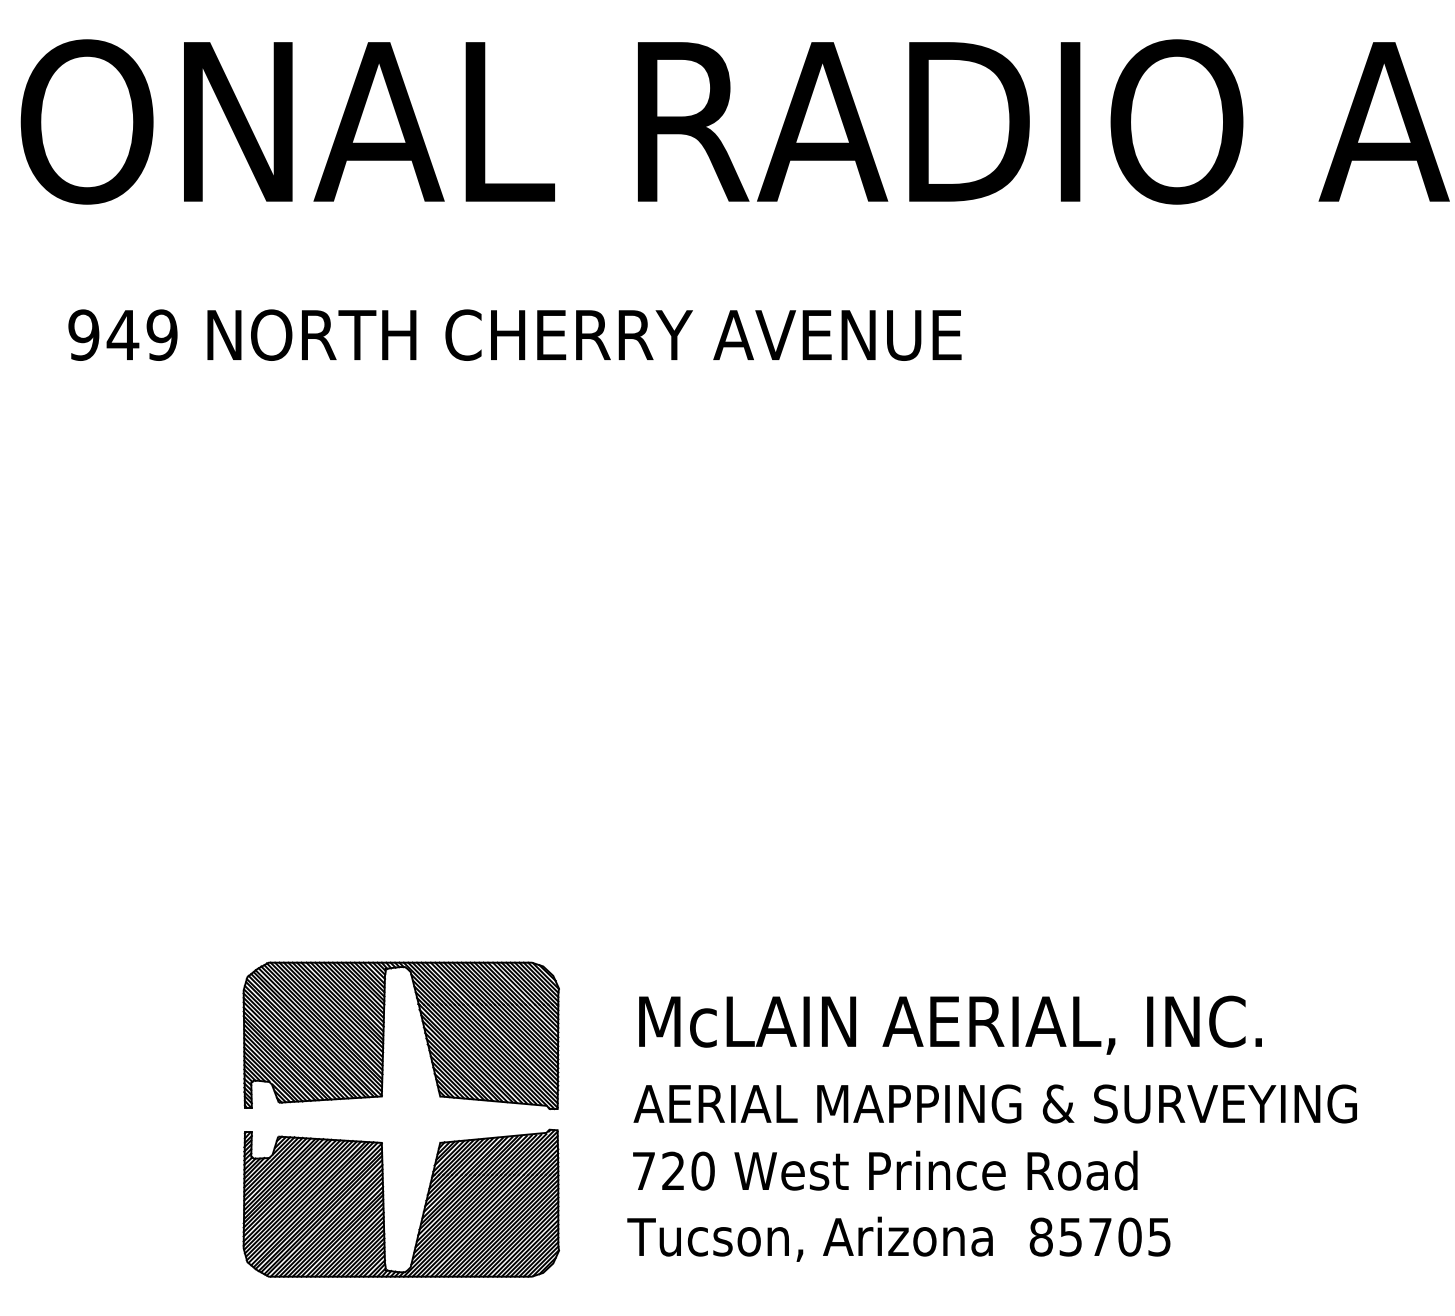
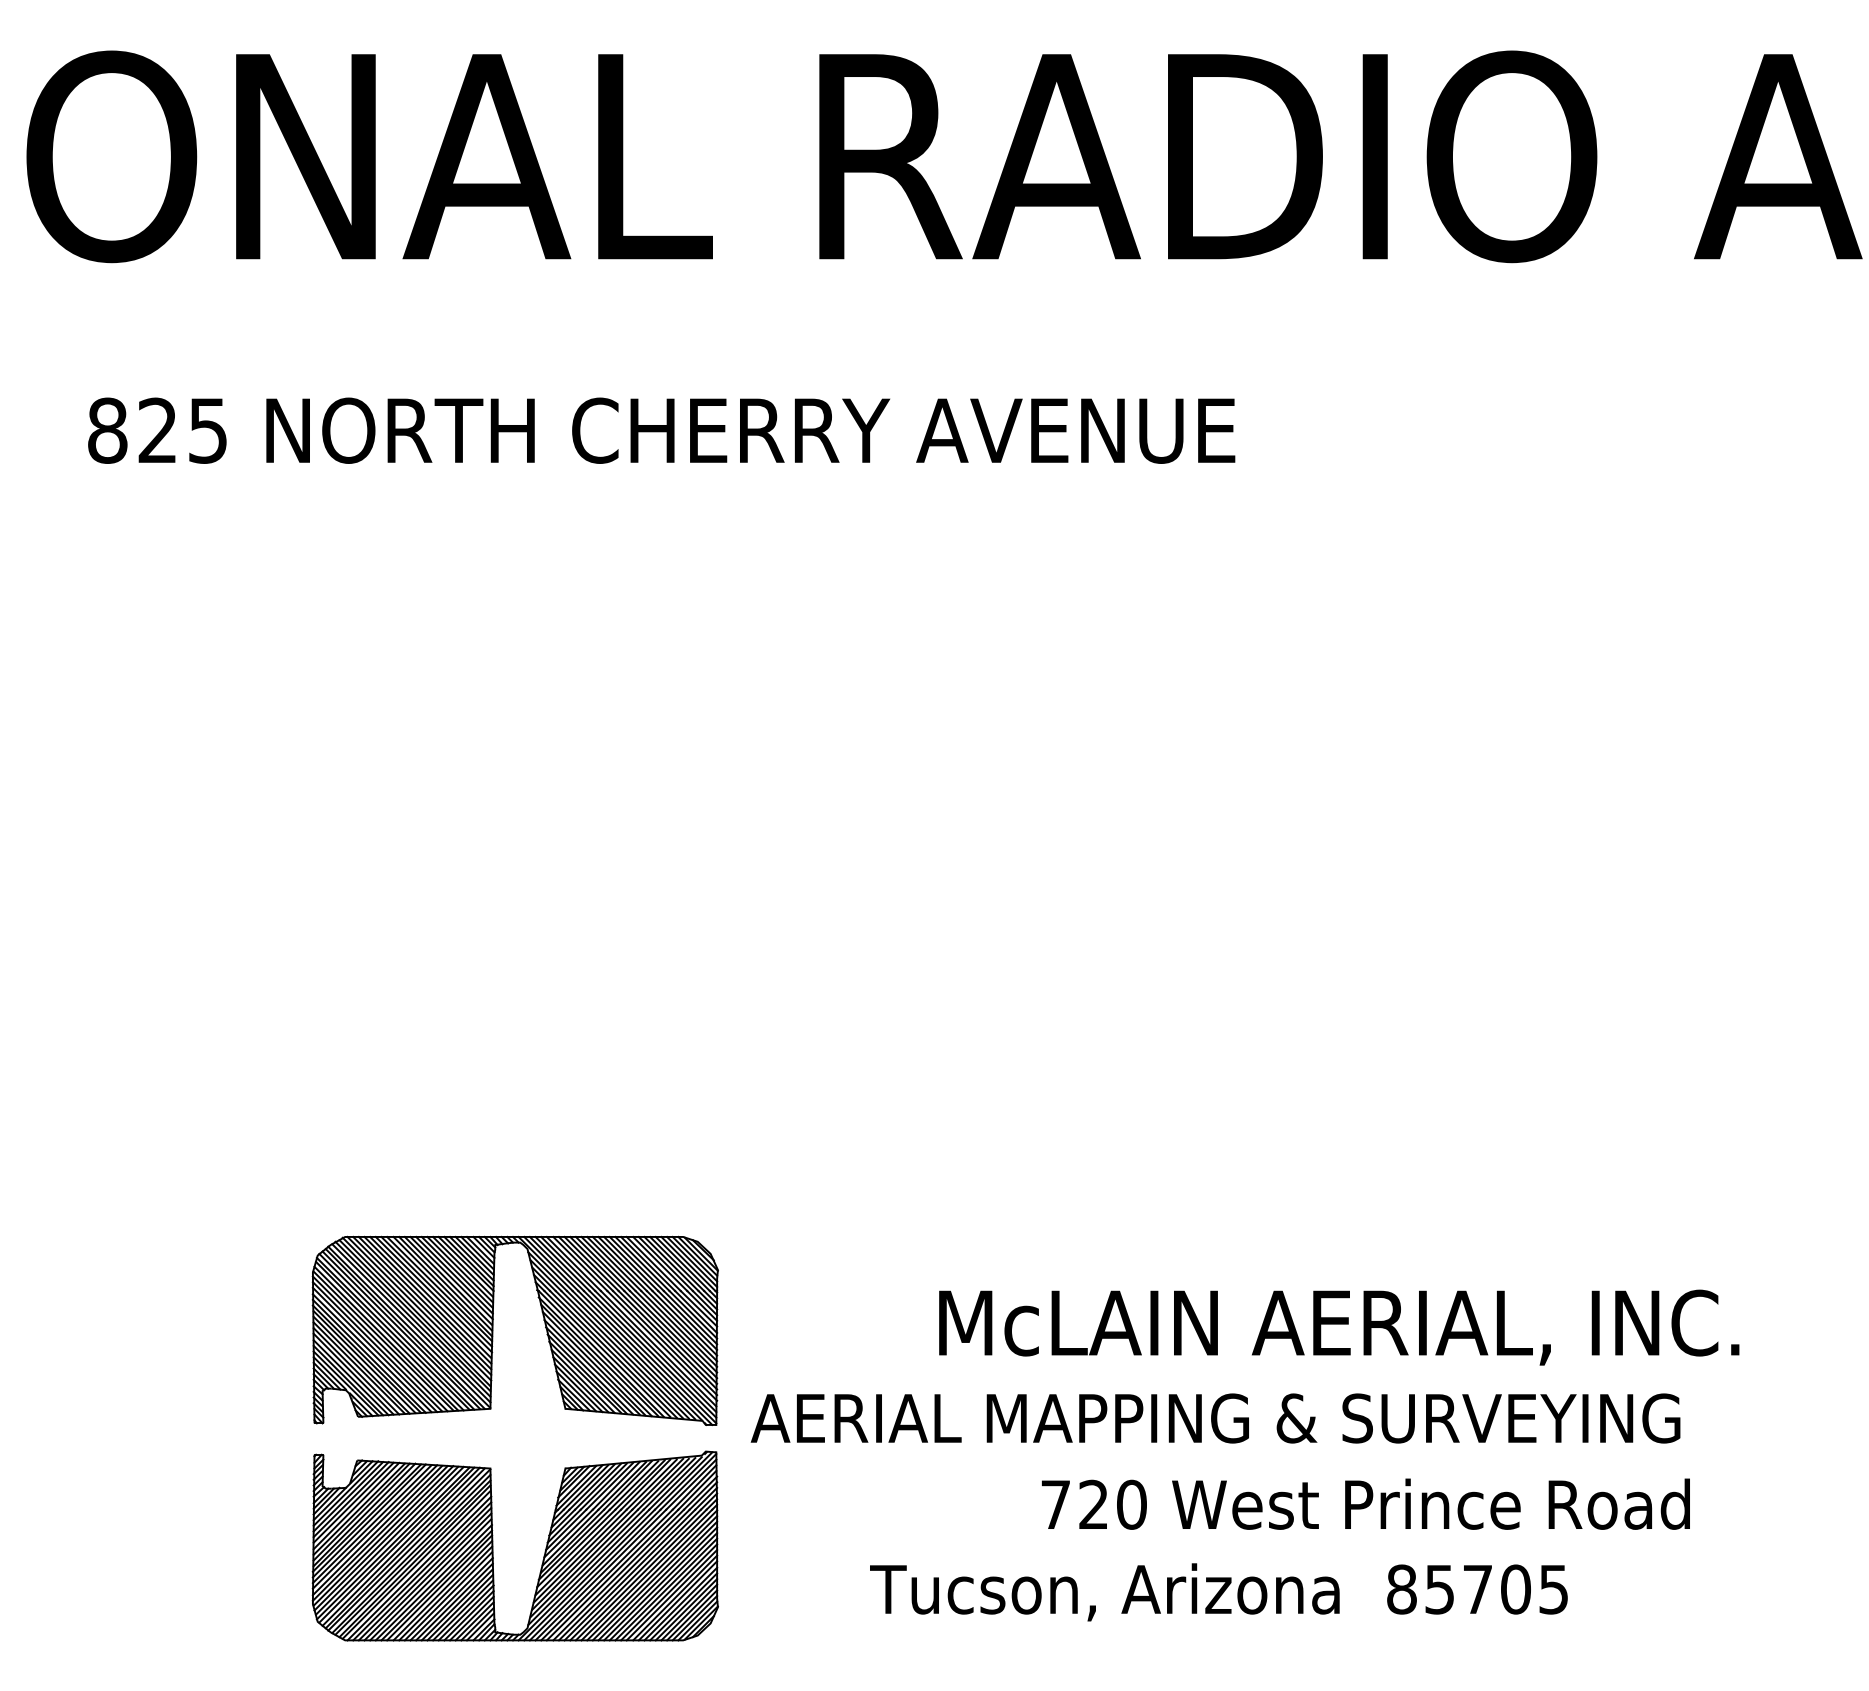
text: (122, 334) -> (157, 429), 949 -> 825
text: (950, 1024) -> (1339, 1326), moved
text: (994, 1103) -> (1214, 1417), moved
text: (885, 1170) -> (1366, 1503), moved
text: (898, 1238) -> (1218, 1591), moved

